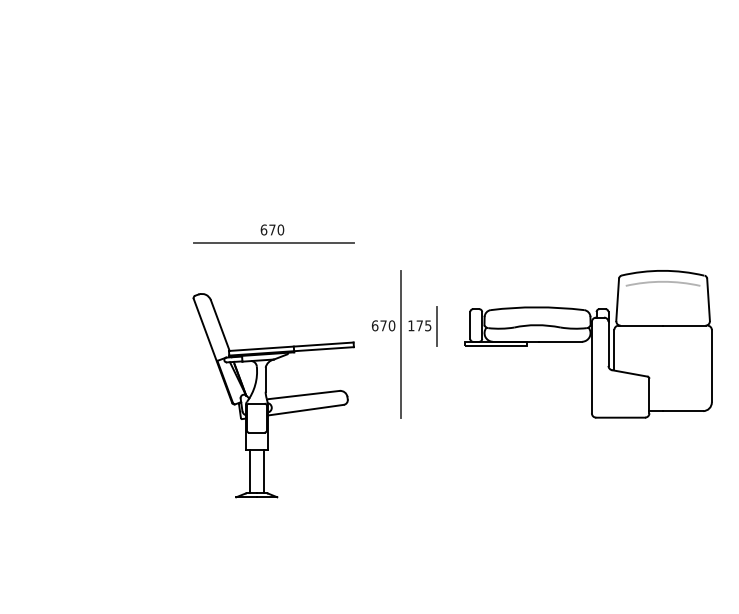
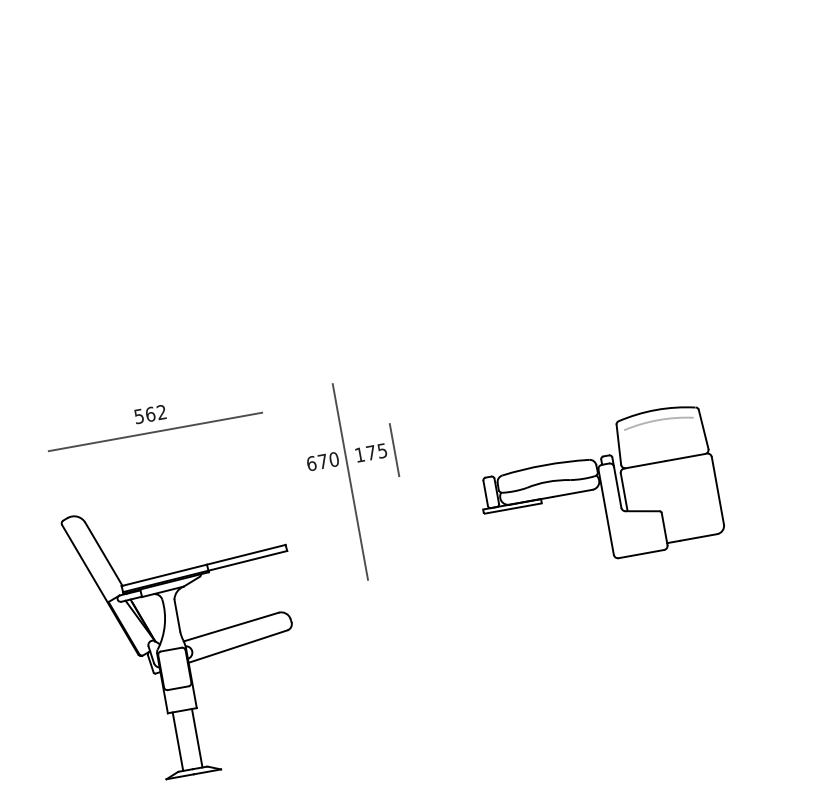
text: (272, 229) -> (150, 413), 670 -> 562
part: (404, 344) -> (355, 481), moved
part: (588, 344) -> (599, 491), size x0.7

